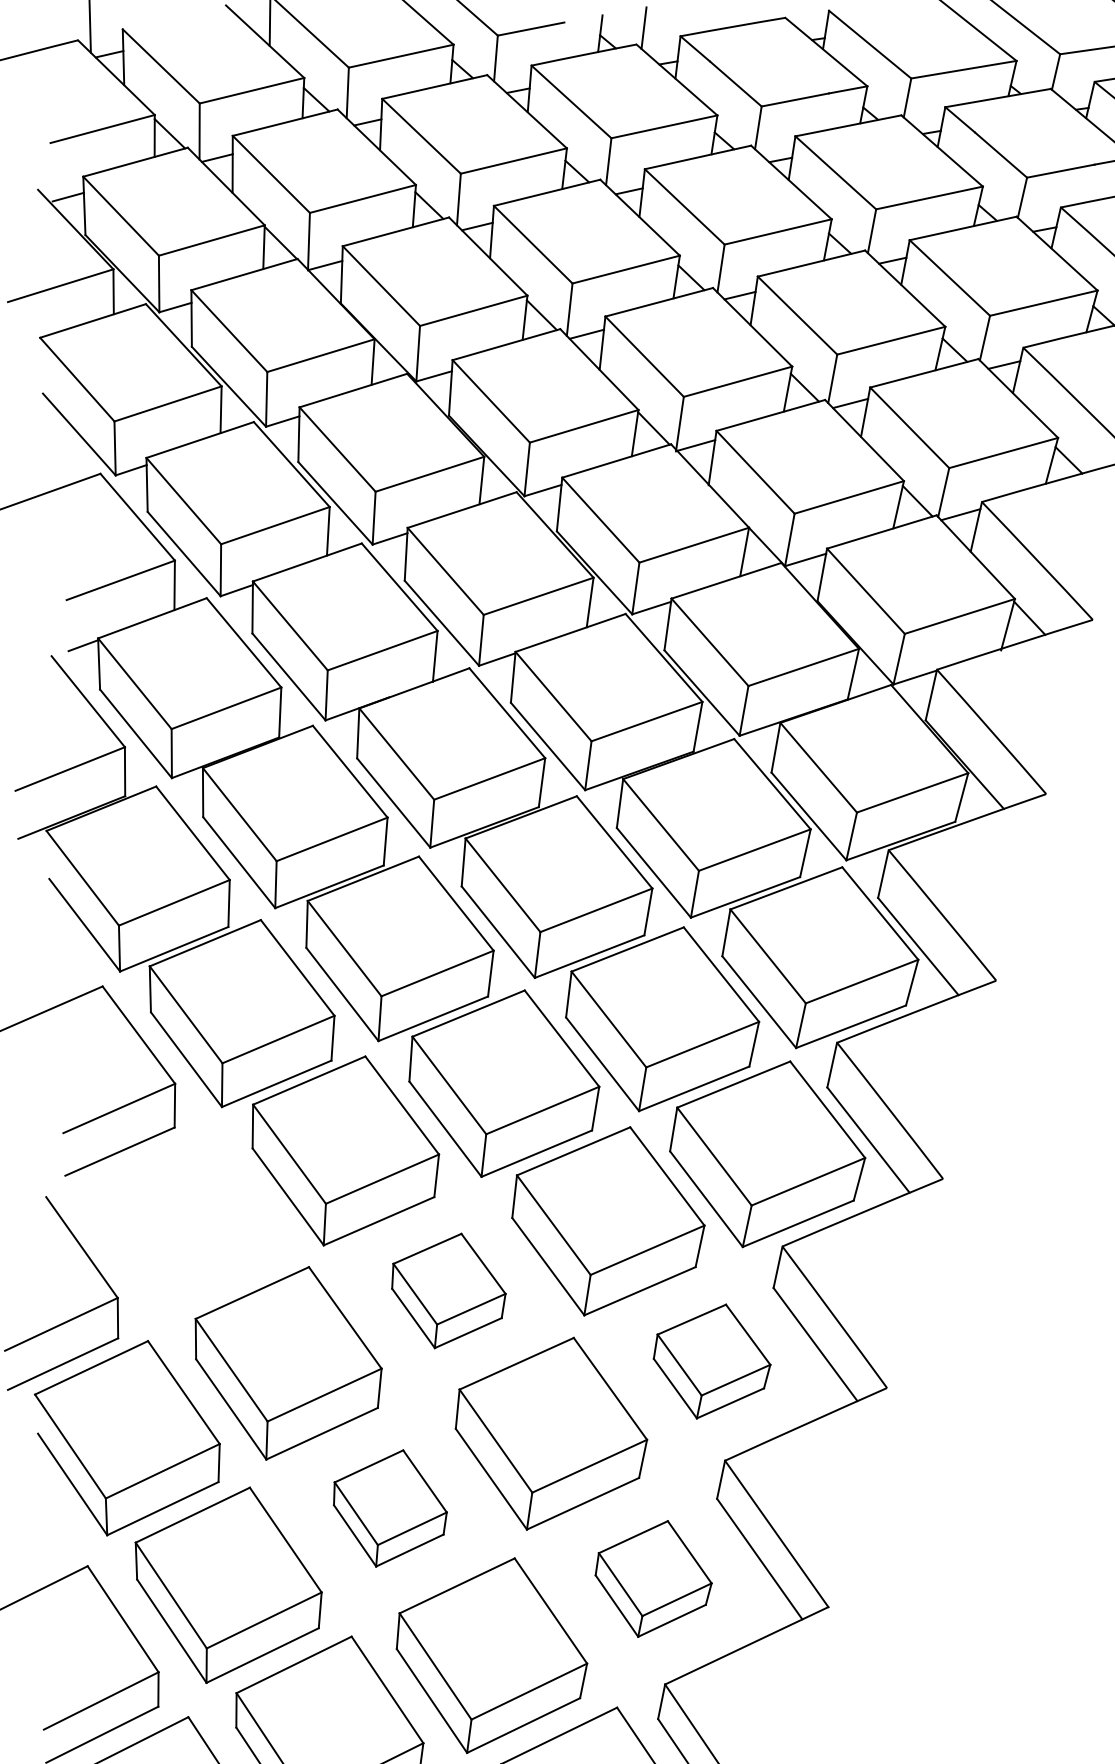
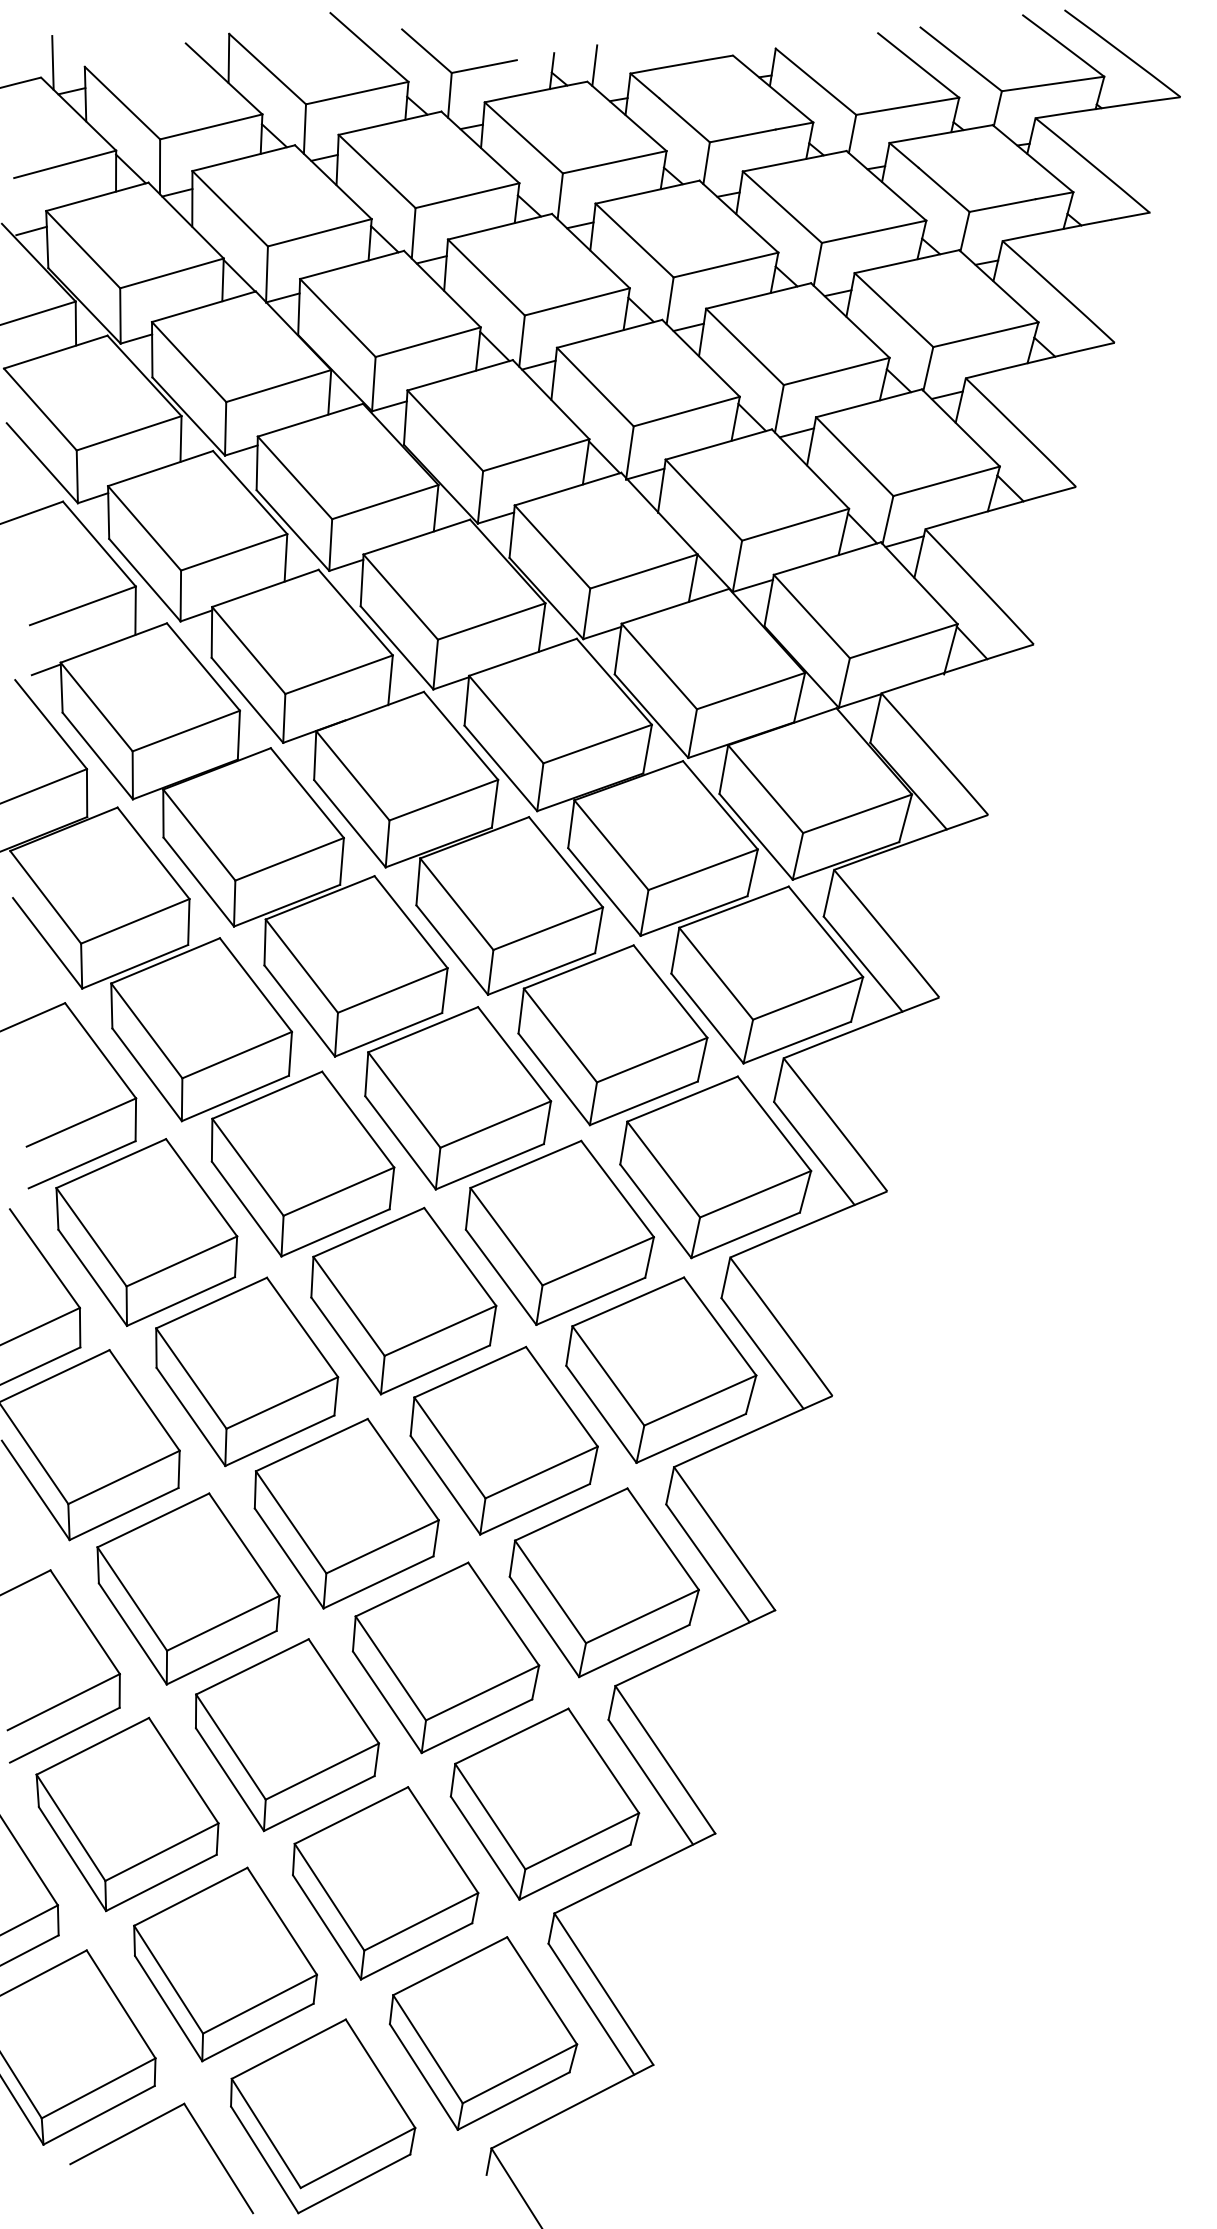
part: (185, 1220) -> (146, 1232), added
part: (448, 1290) -> (403, 1300), size x1.67
part: (712, 1360) -> (661, 1369), size x1.67
part: (390, 1508) -> (346, 1513), size x1.67
part: (652, 1578) -> (603, 1582), size x1.67

